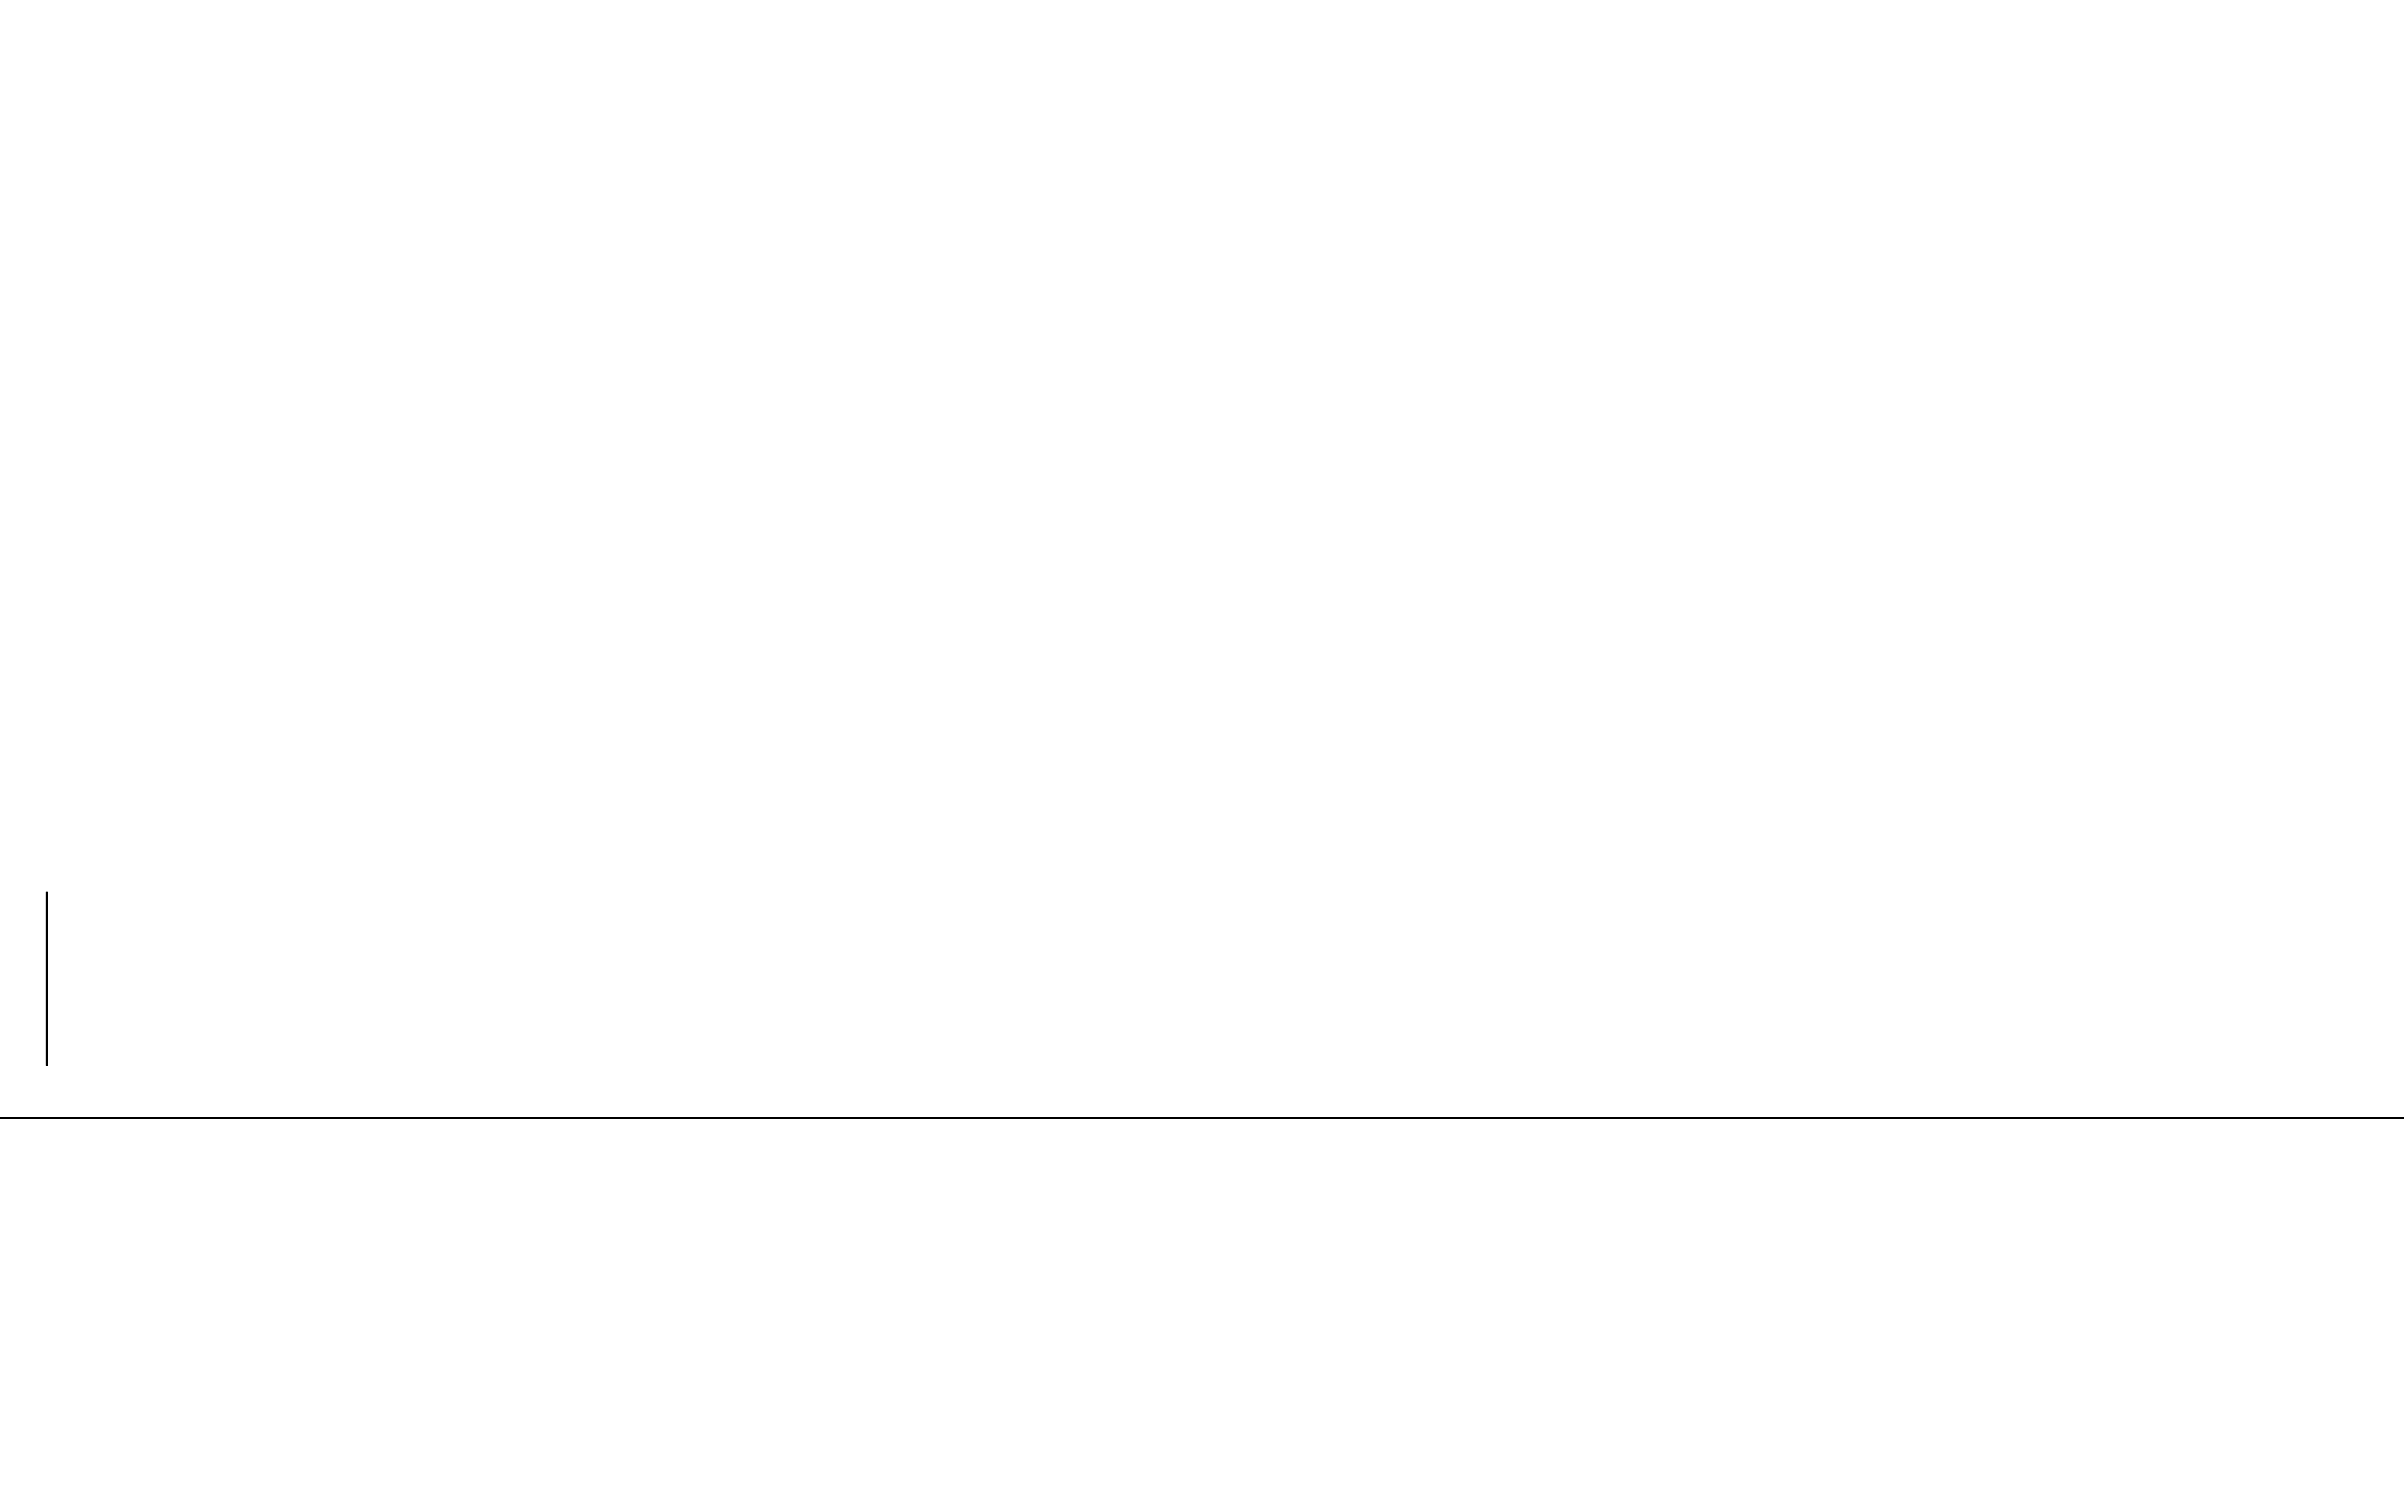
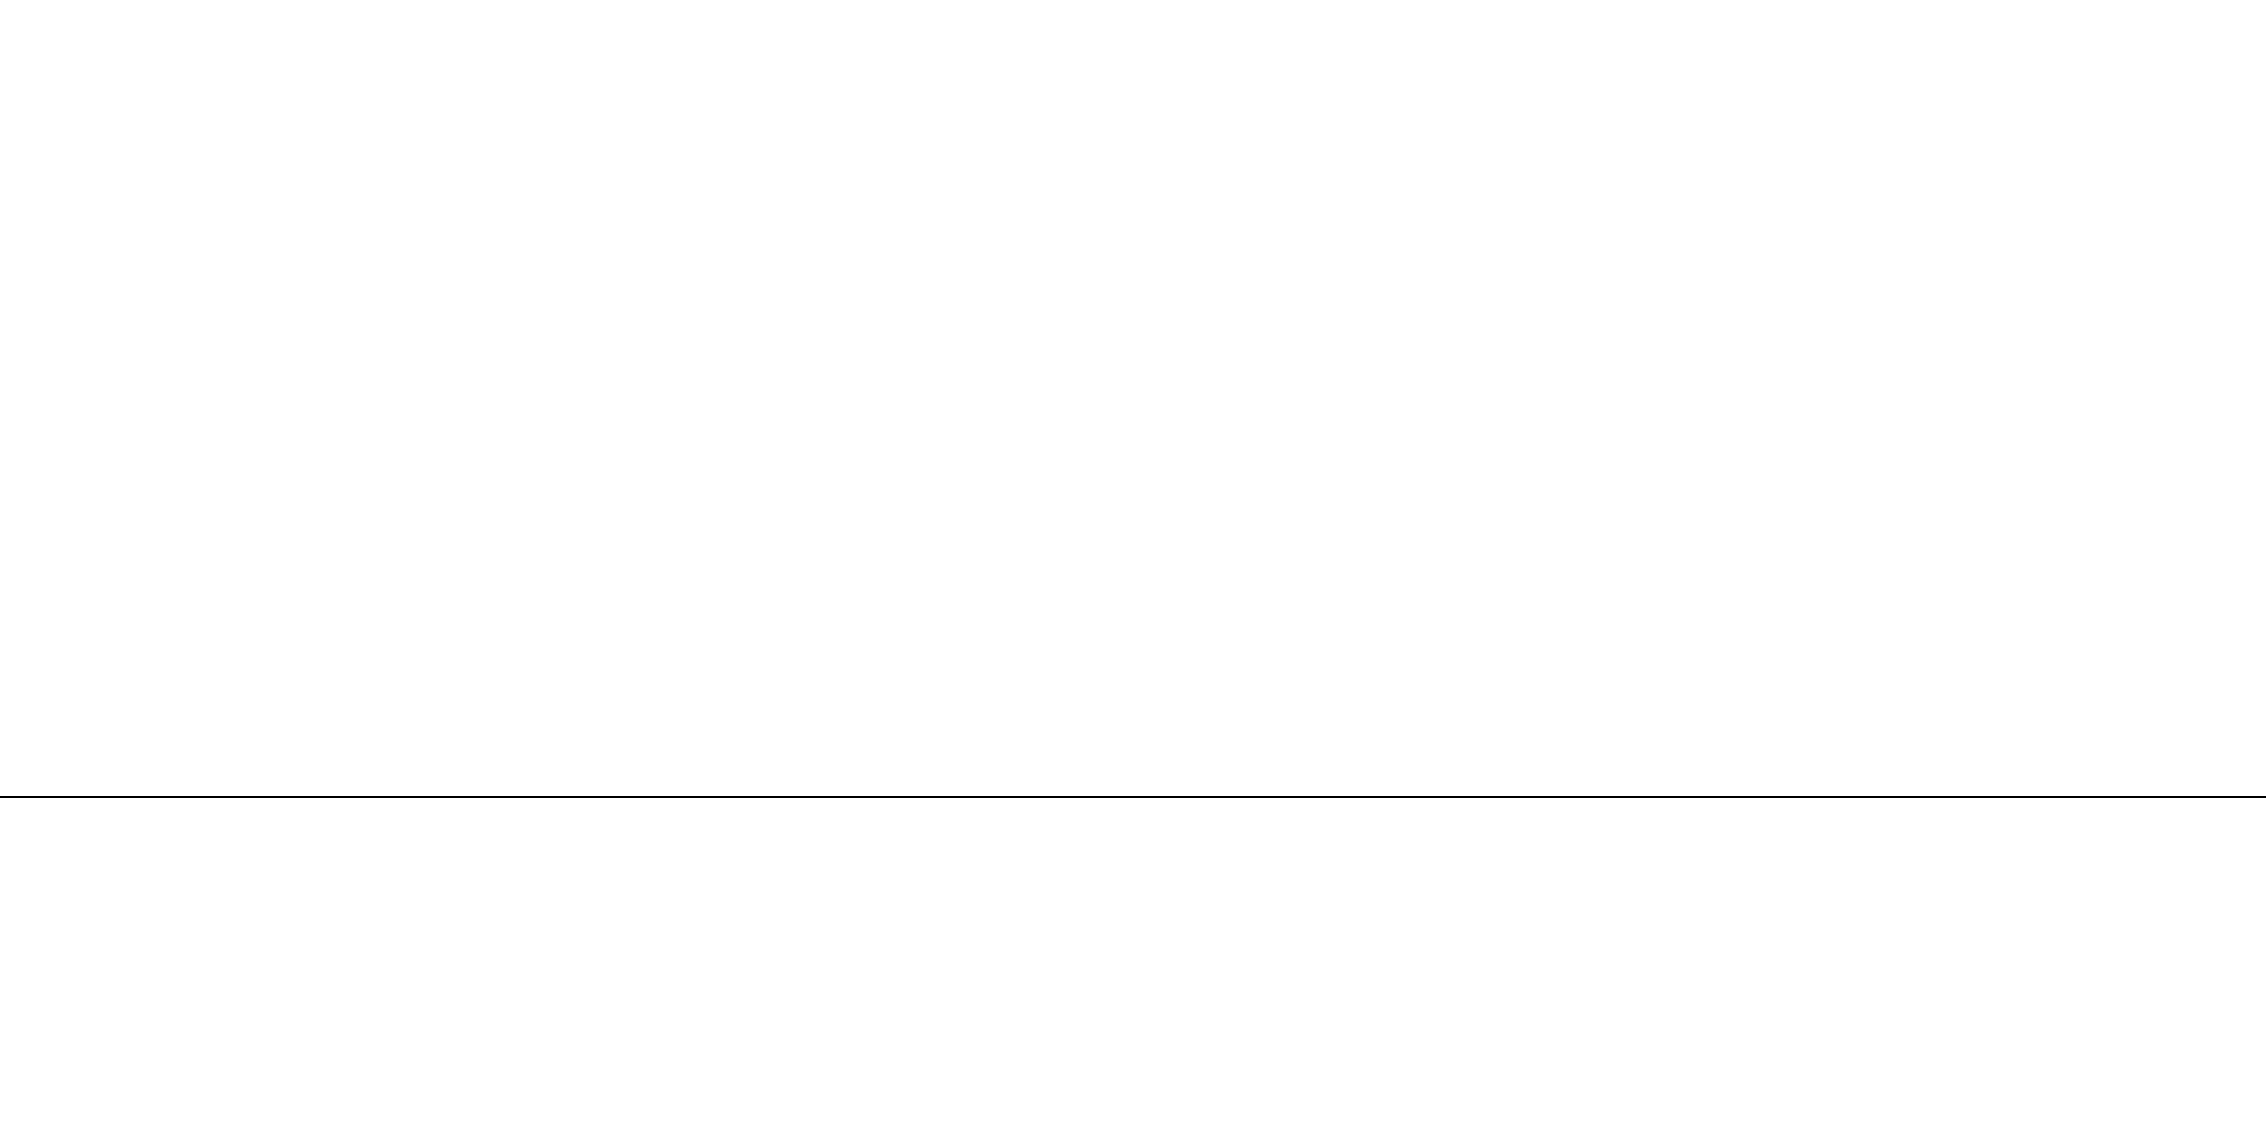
circle: (46, 978) -> (46, 659), removed

